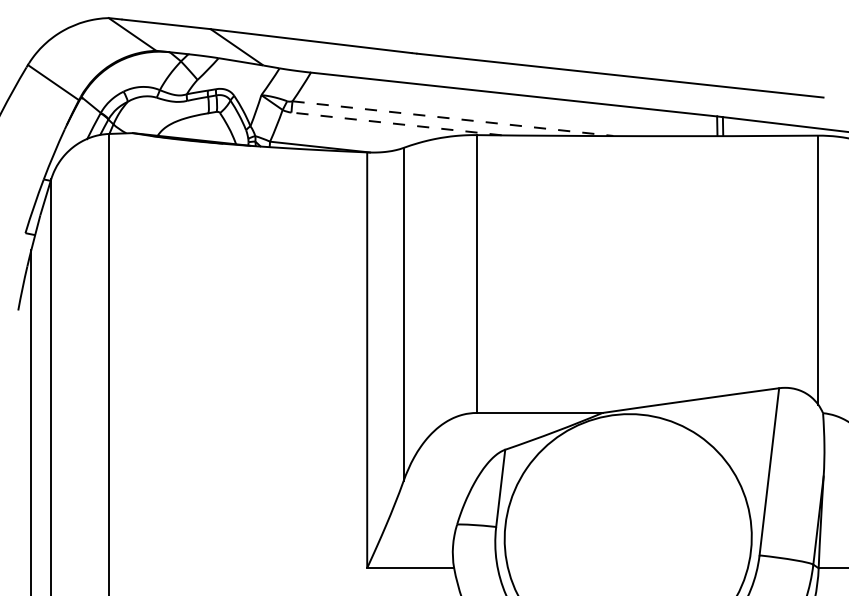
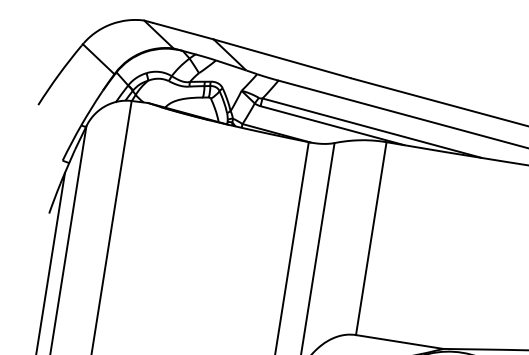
line: (453, 118) -> (372, 128), dashed -> solid
line: (396, 123) -> (332, 125), dashed -> solid

